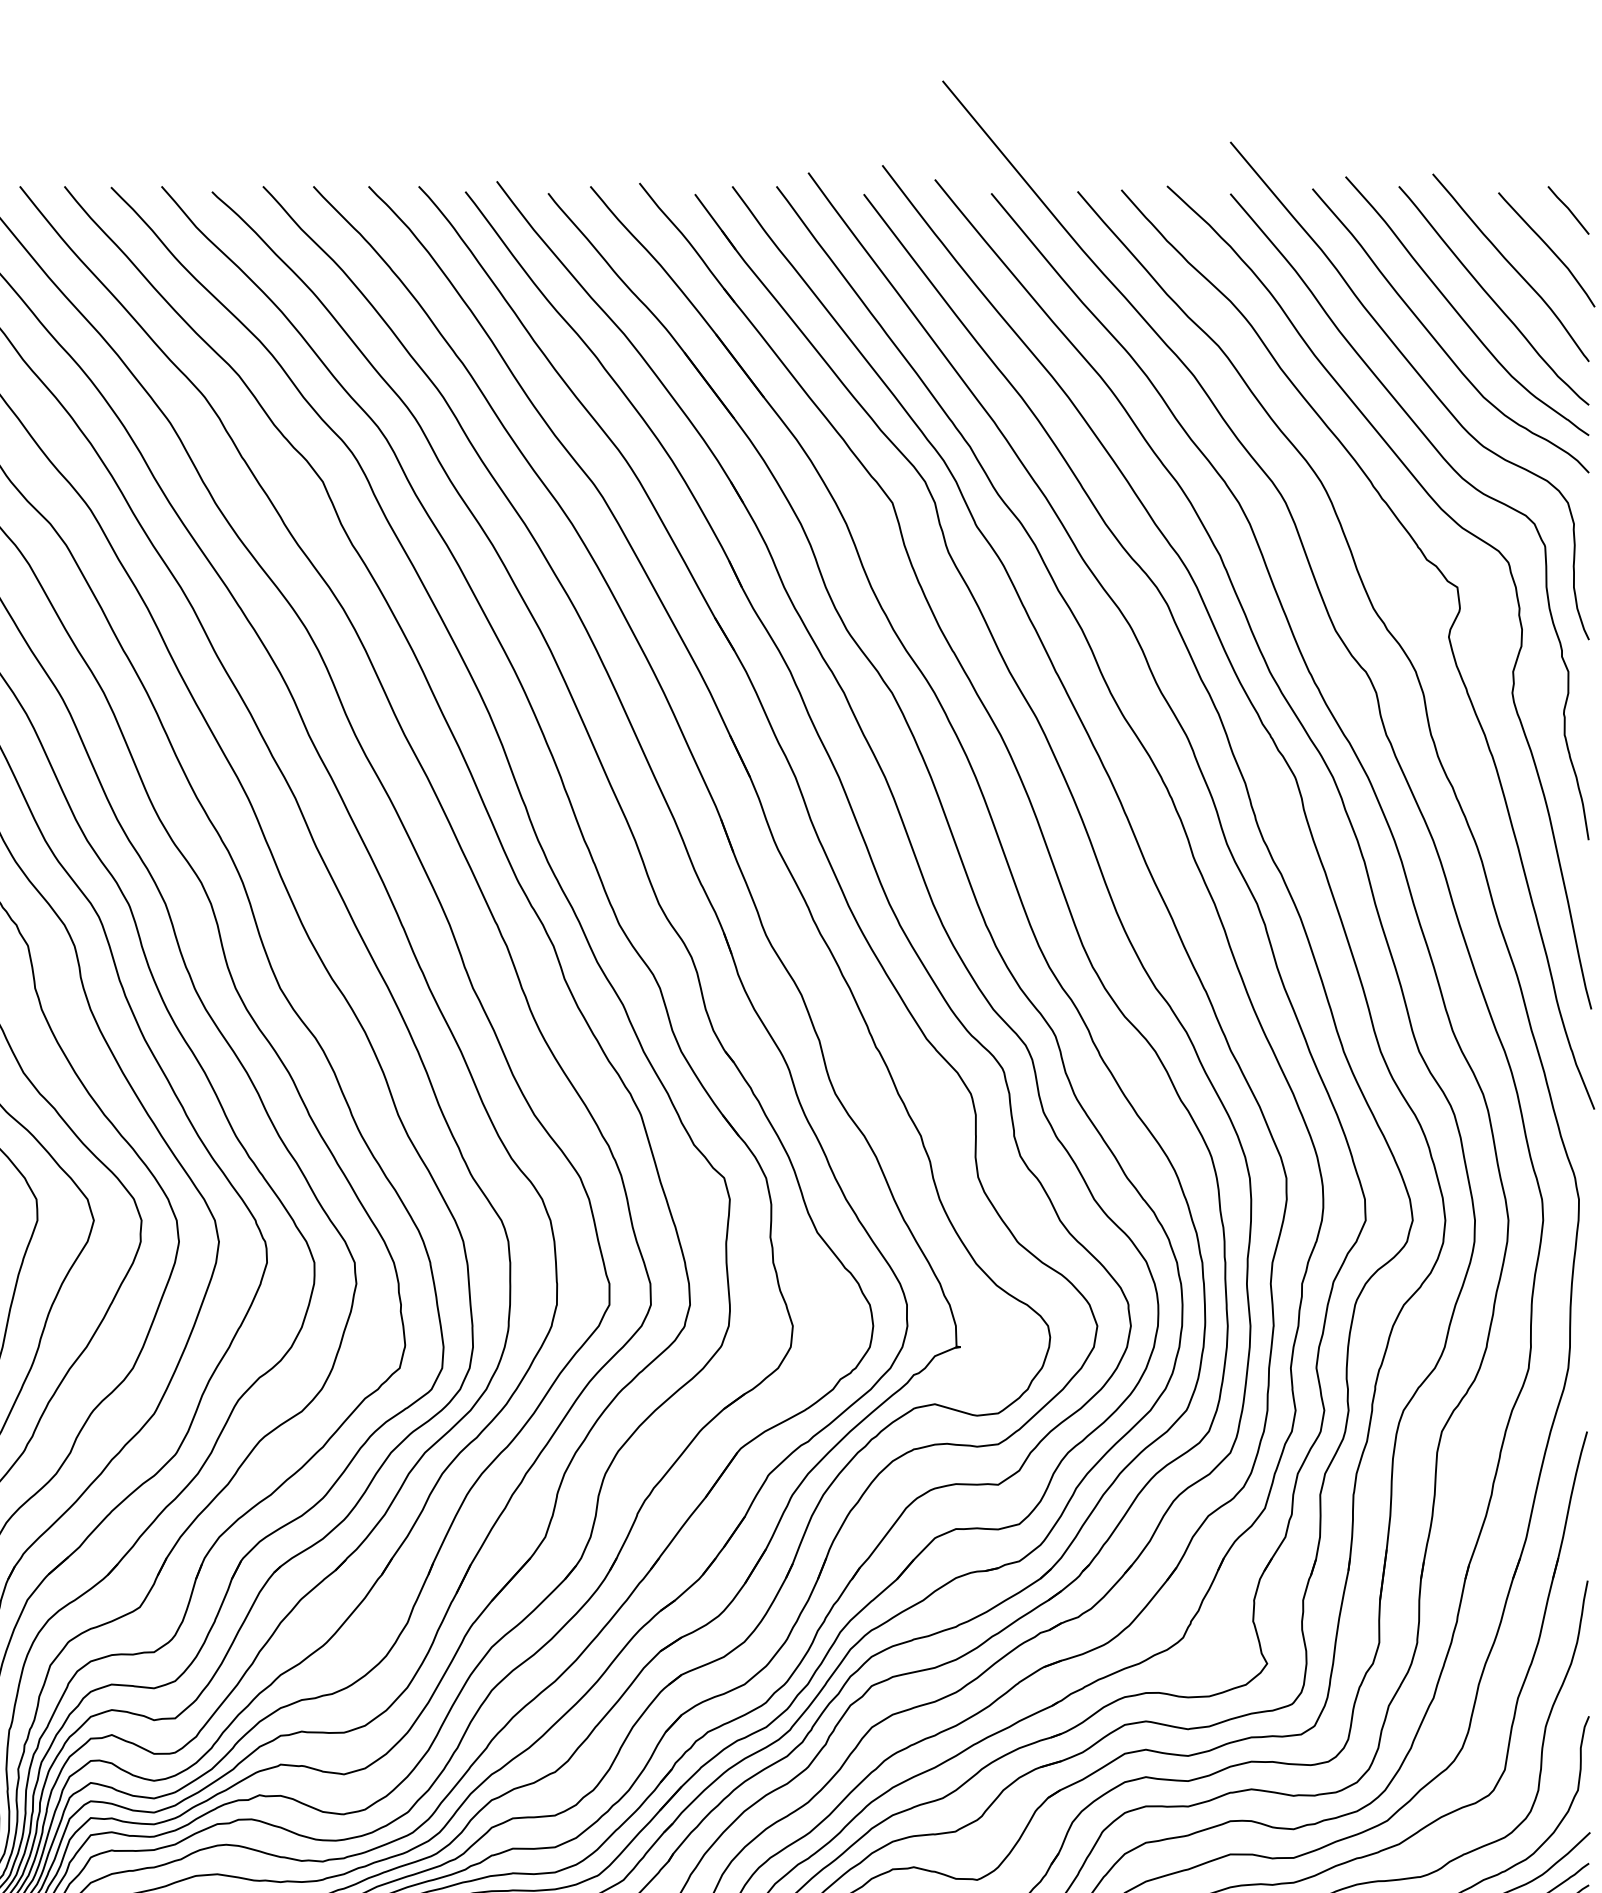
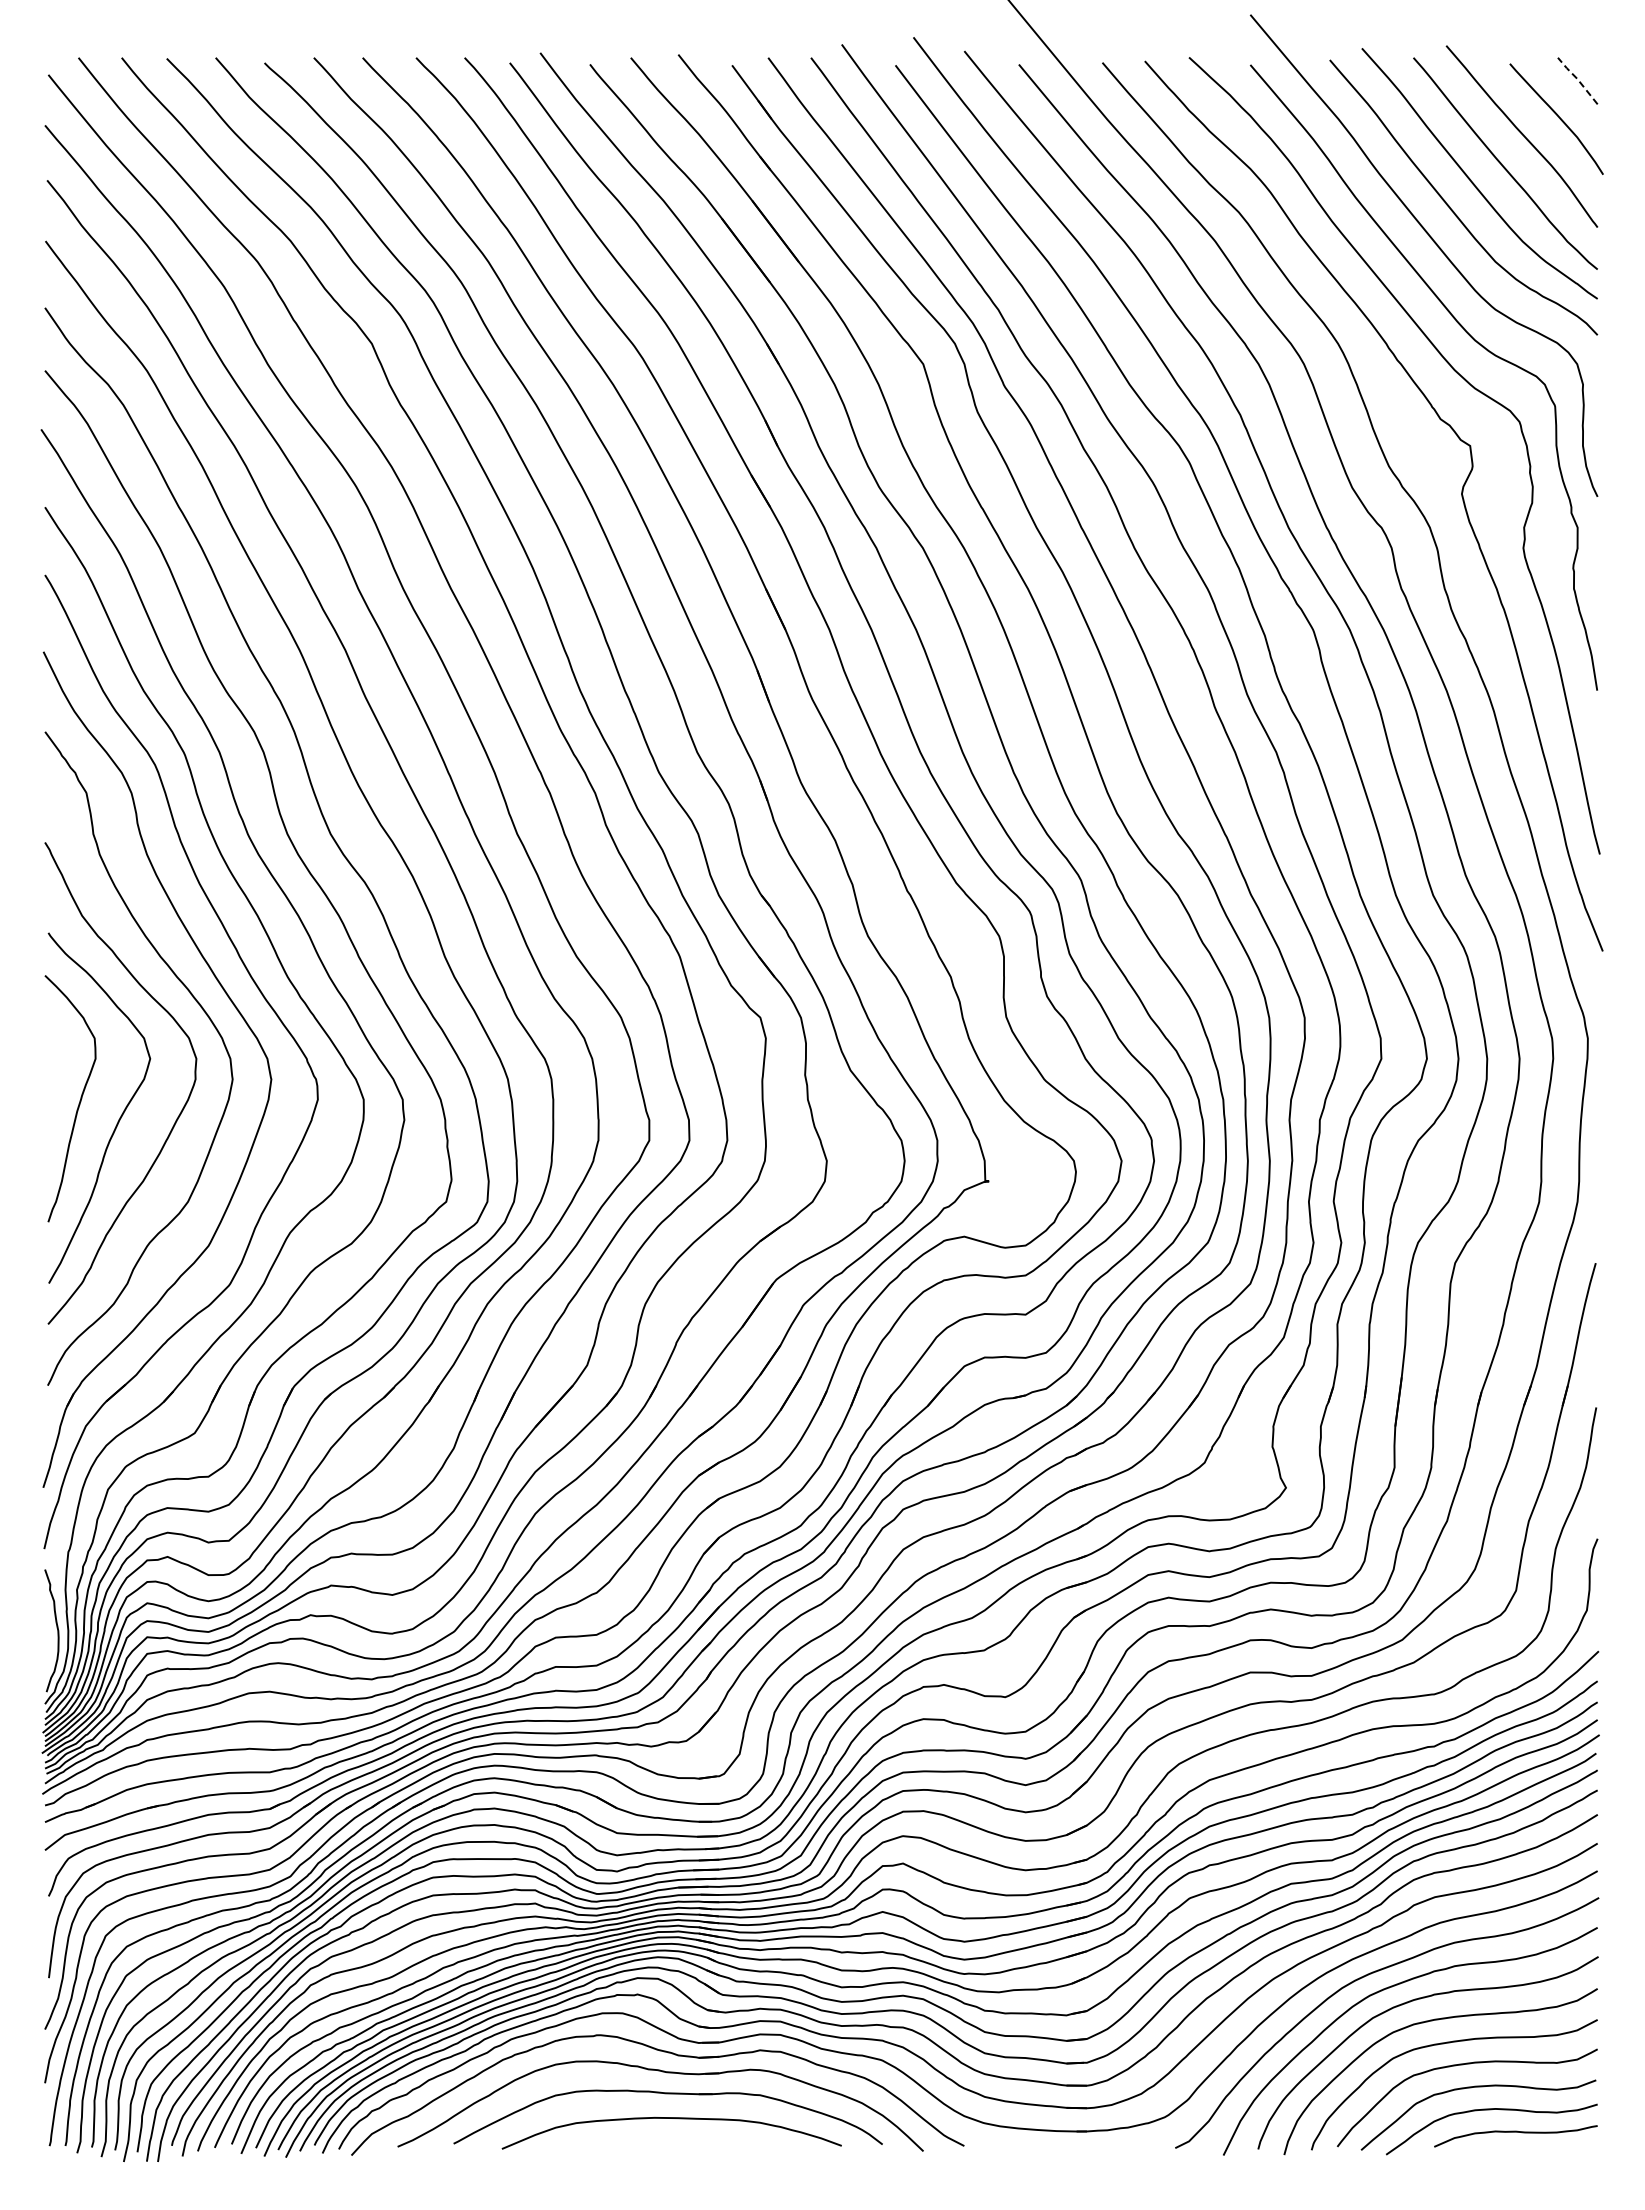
line: (1568, 208) -> (1577, 79), solid -> dashed

